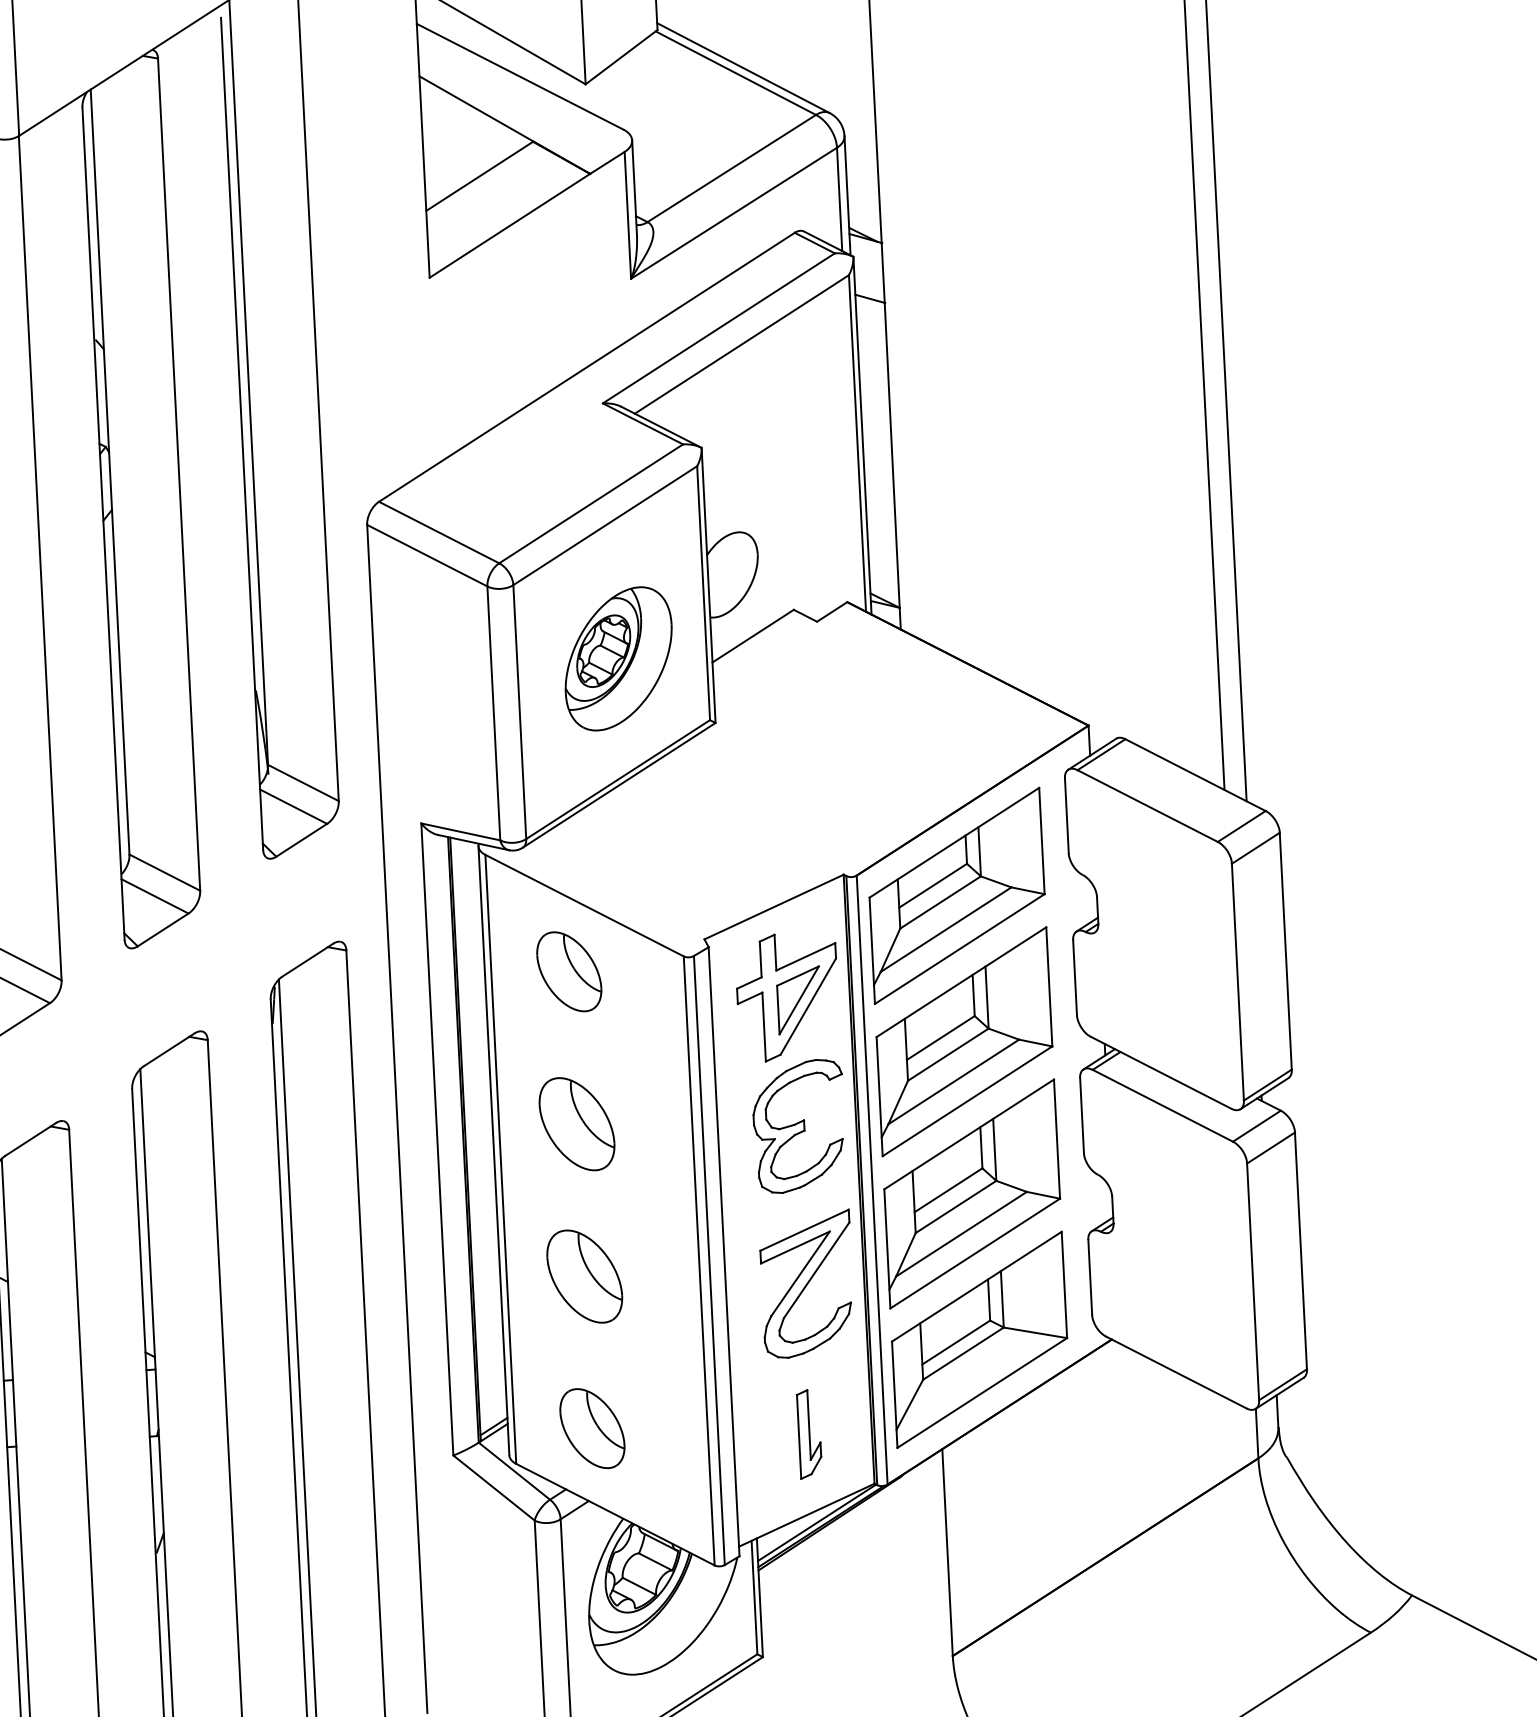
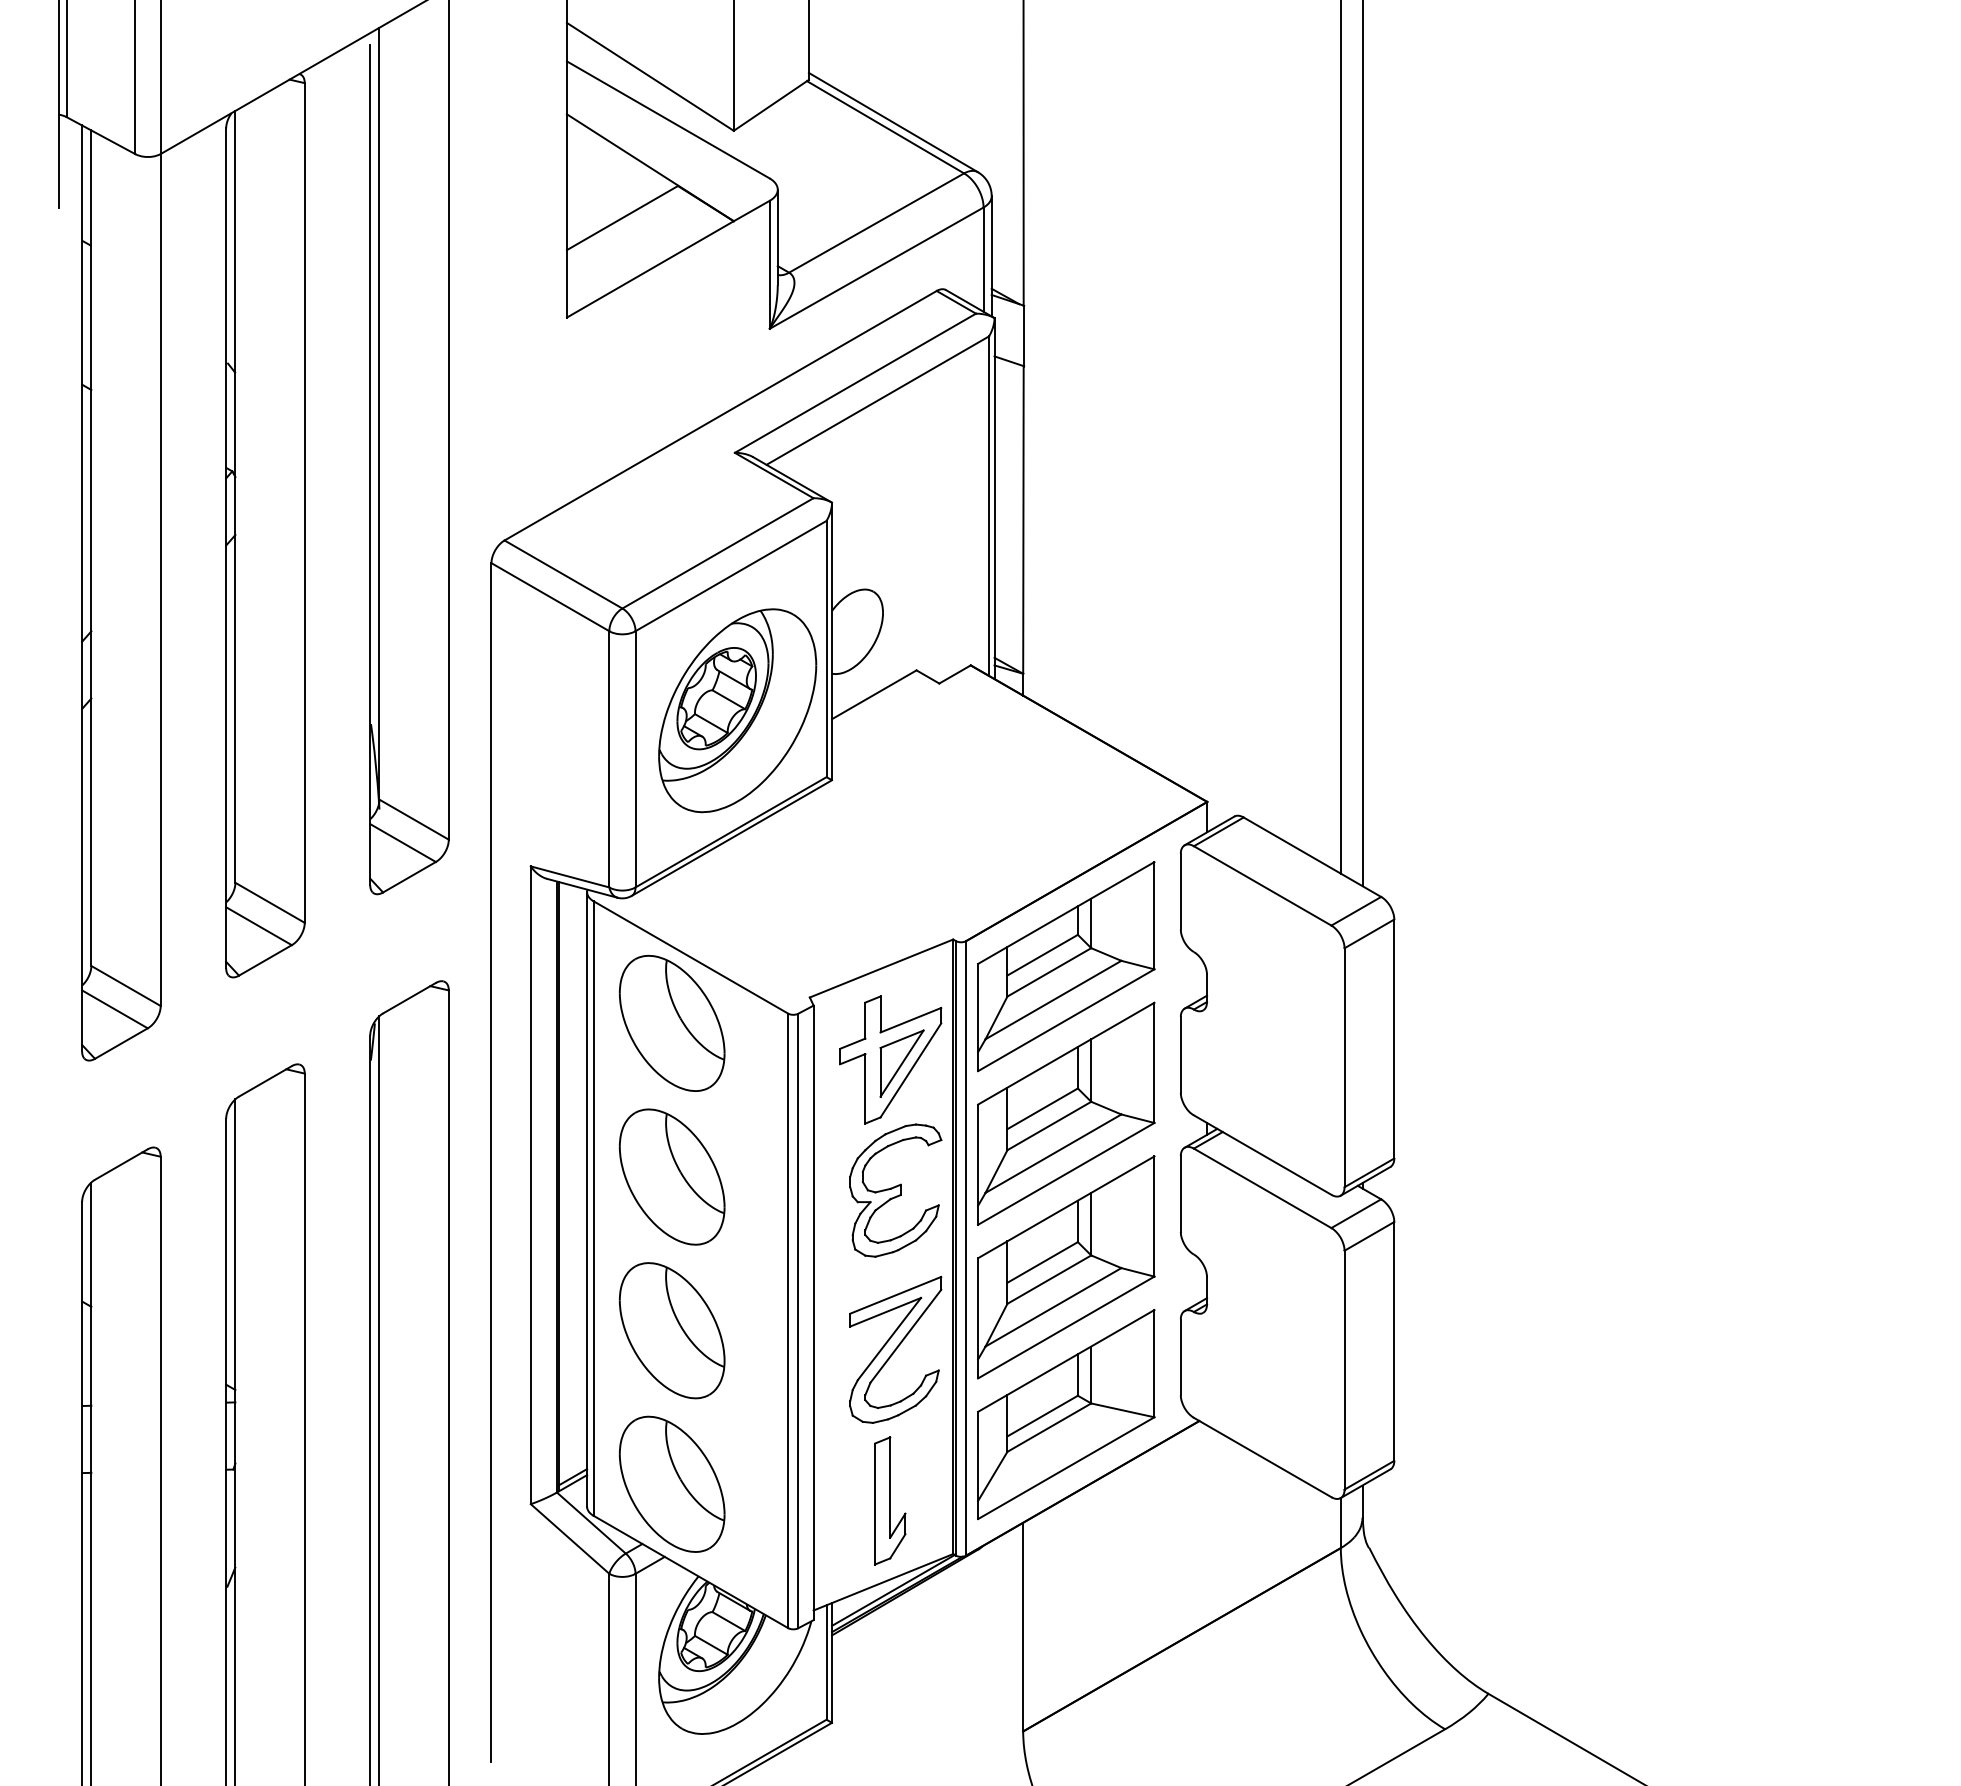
part: (618, 658) -> (737, 710), size x1.43
part: (568, 971) -> (671, 1022), size x1.67
part: (576, 1123) -> (671, 1176), size x1.43
part: (584, 1276) -> (671, 1330), size x1.43
part: (591, 1427) -> (671, 1483), size x1.67
part: (809, 1433) -> (890, 1500), size x1.43

